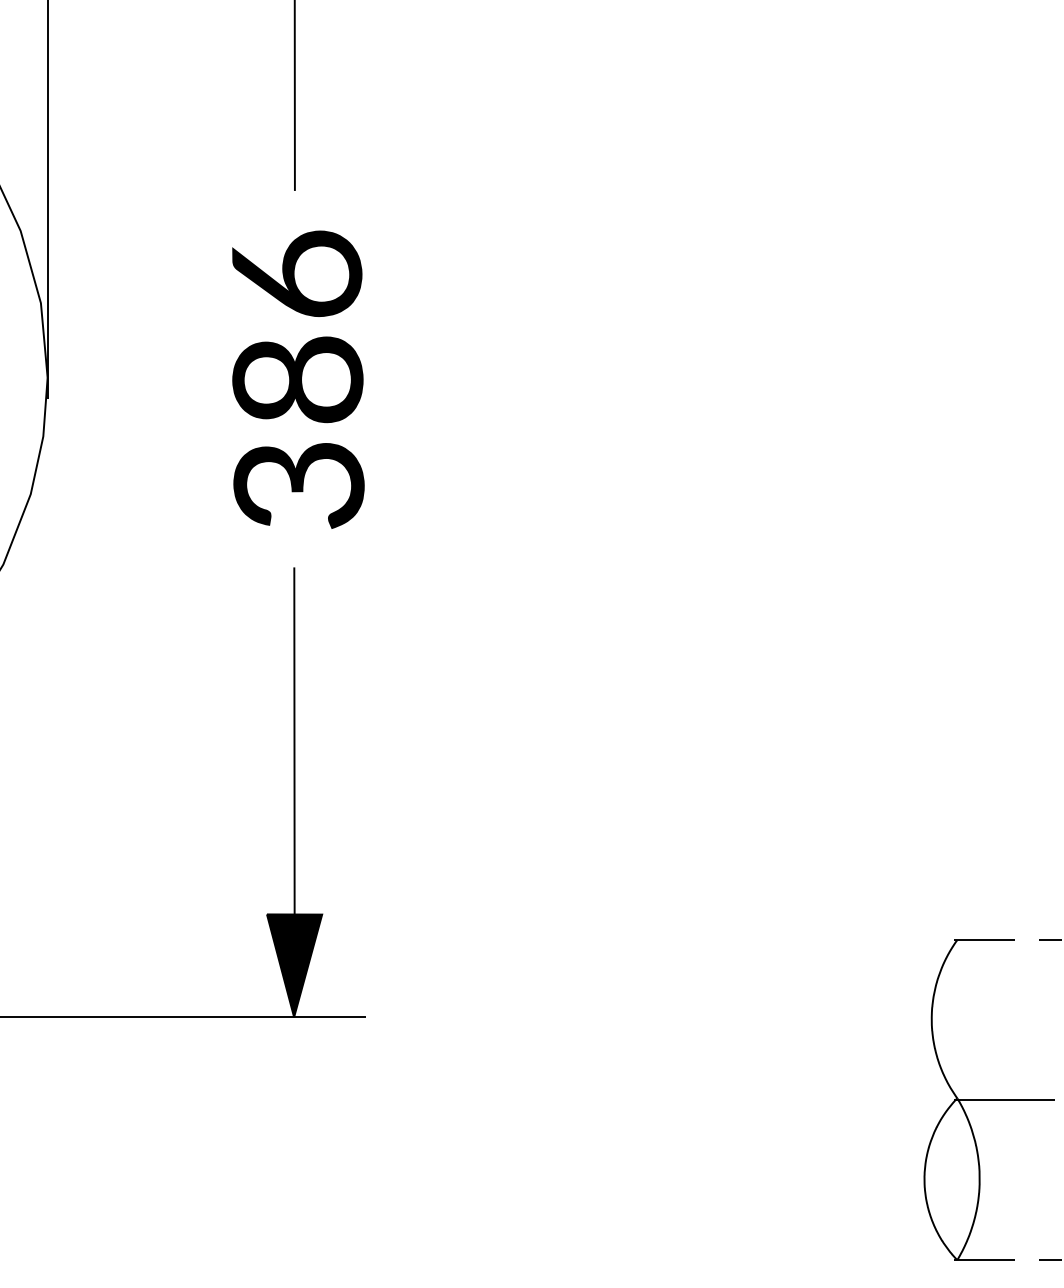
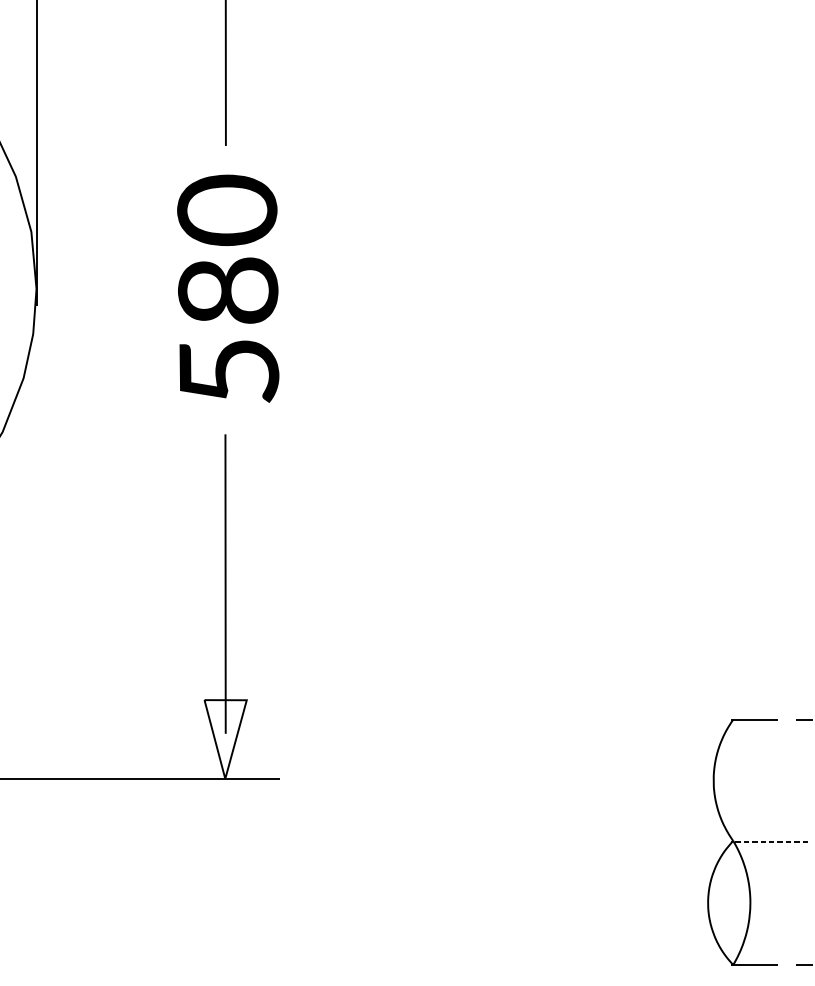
text: (296, 274) -> (227, 209), 6 -> 0
text: (298, 485) -> (228, 371), 3 -> 5
fill: (294, 965) -> (225, 739), removed
line: (1004, 1099) -> (769, 841), solid -> dashed

